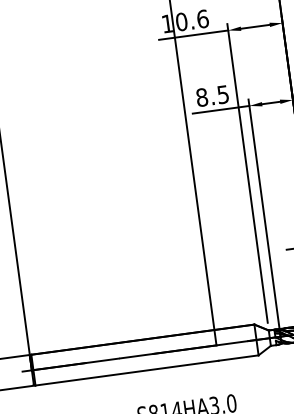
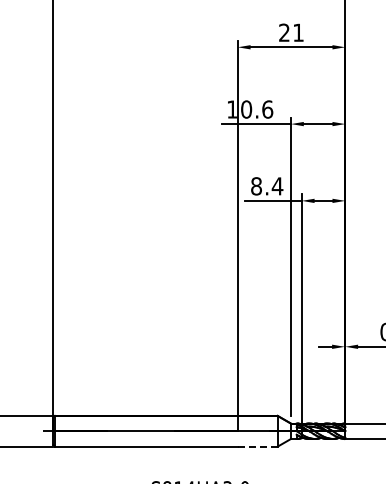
text: (223, 94) -> (277, 186), 8.5 -> 8.4
line: (238, 357) -> (257, 446), solid -> dashed

